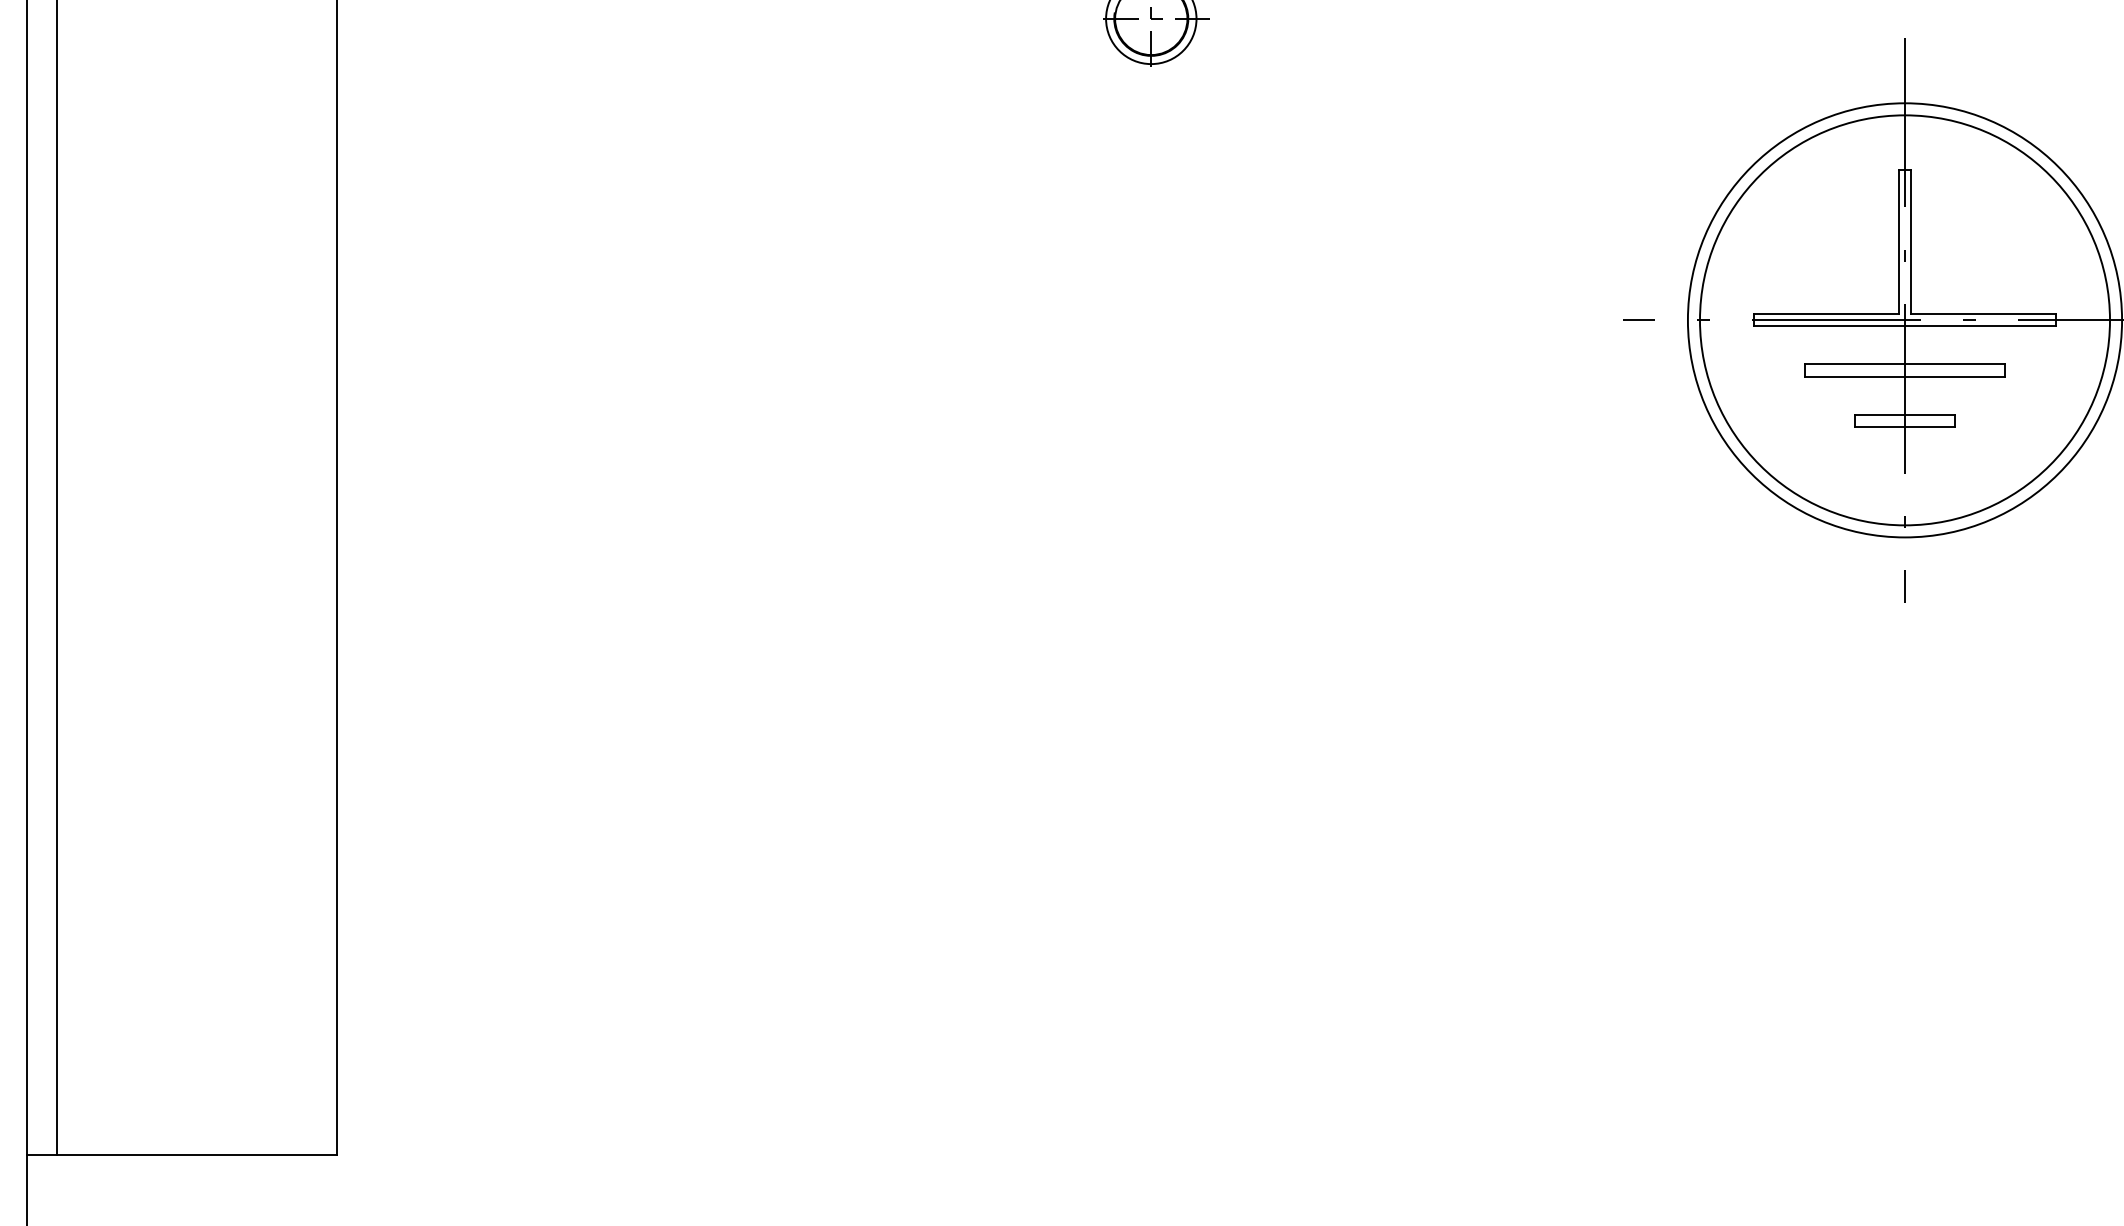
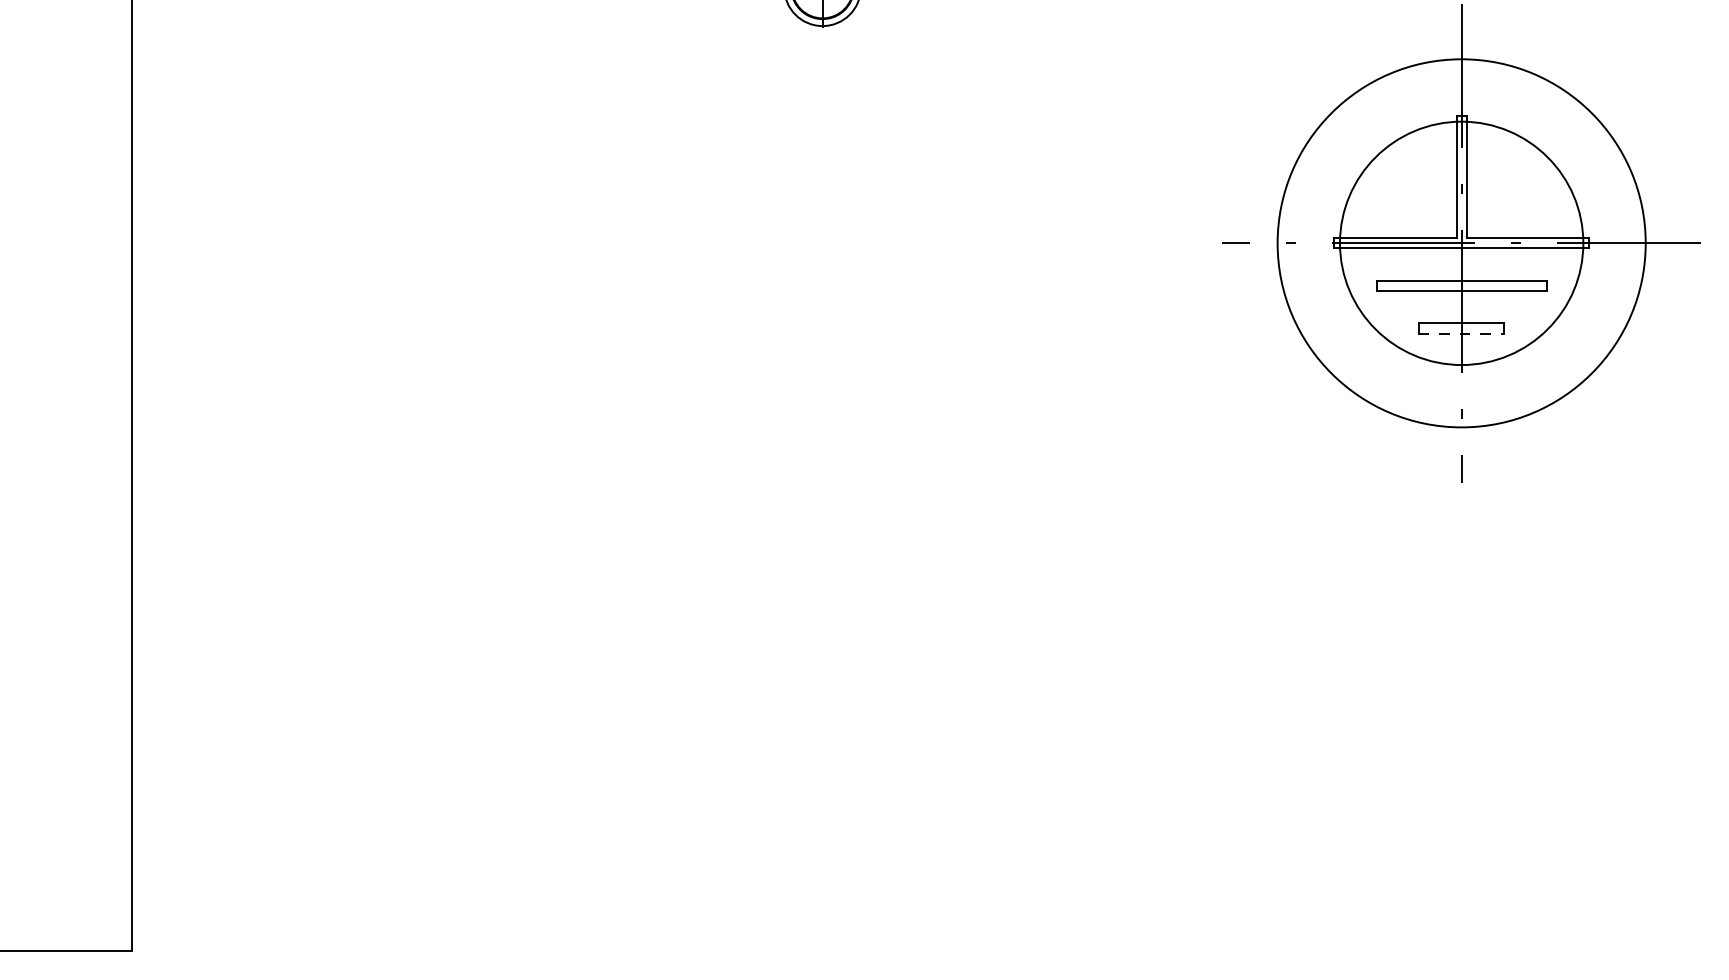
circle: (1904, 320) -> (1461, 243), size x0.7
line: (1905, 426) -> (1462, 333), solid -> dashed

